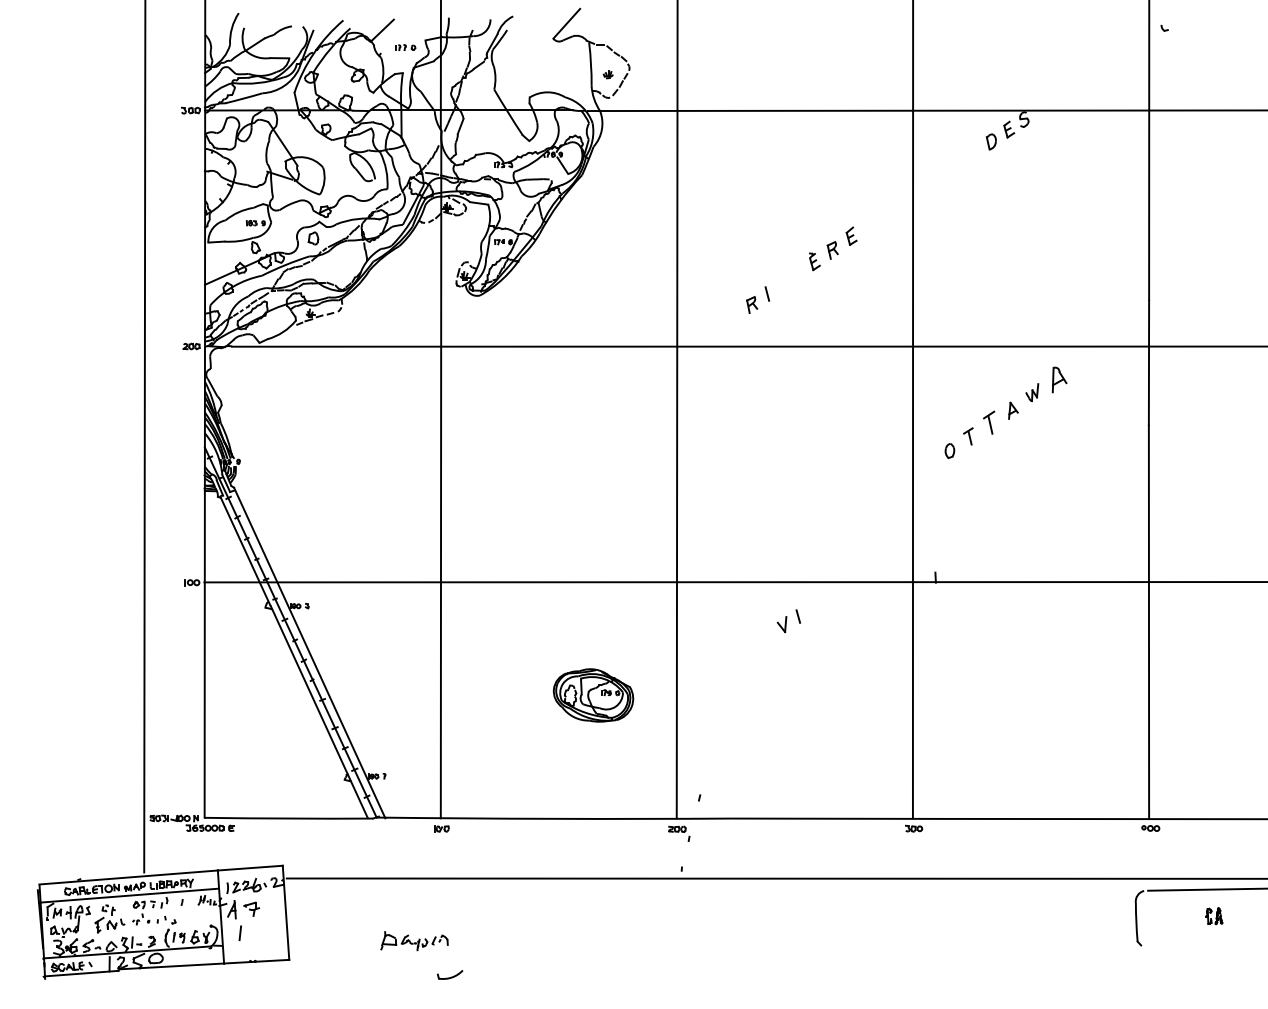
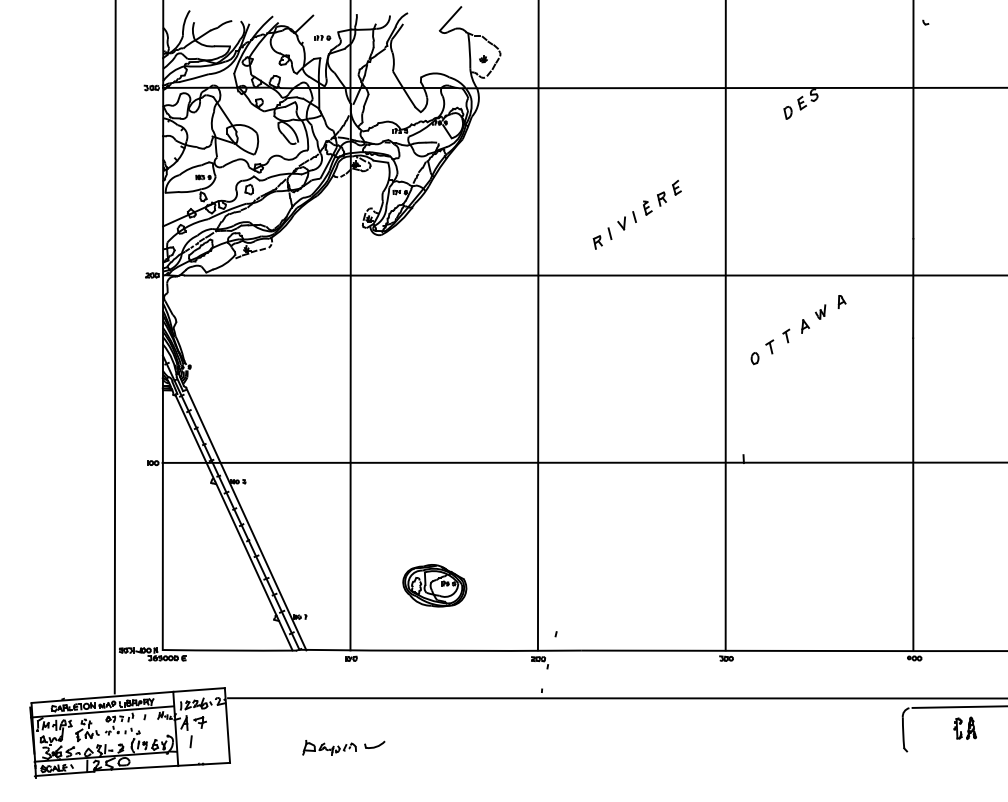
part: (1058, 379) -> (841, 301), size x0.62
part: (989, 422) -> (786, 335), size x0.71
part: (788, 620) -> (626, 220), moved
part: (593, 695) -> (434, 585), moved
part: (1213, 915) -> (964, 727), size x1.67
part: (449, 974) -> (374, 744), moved

